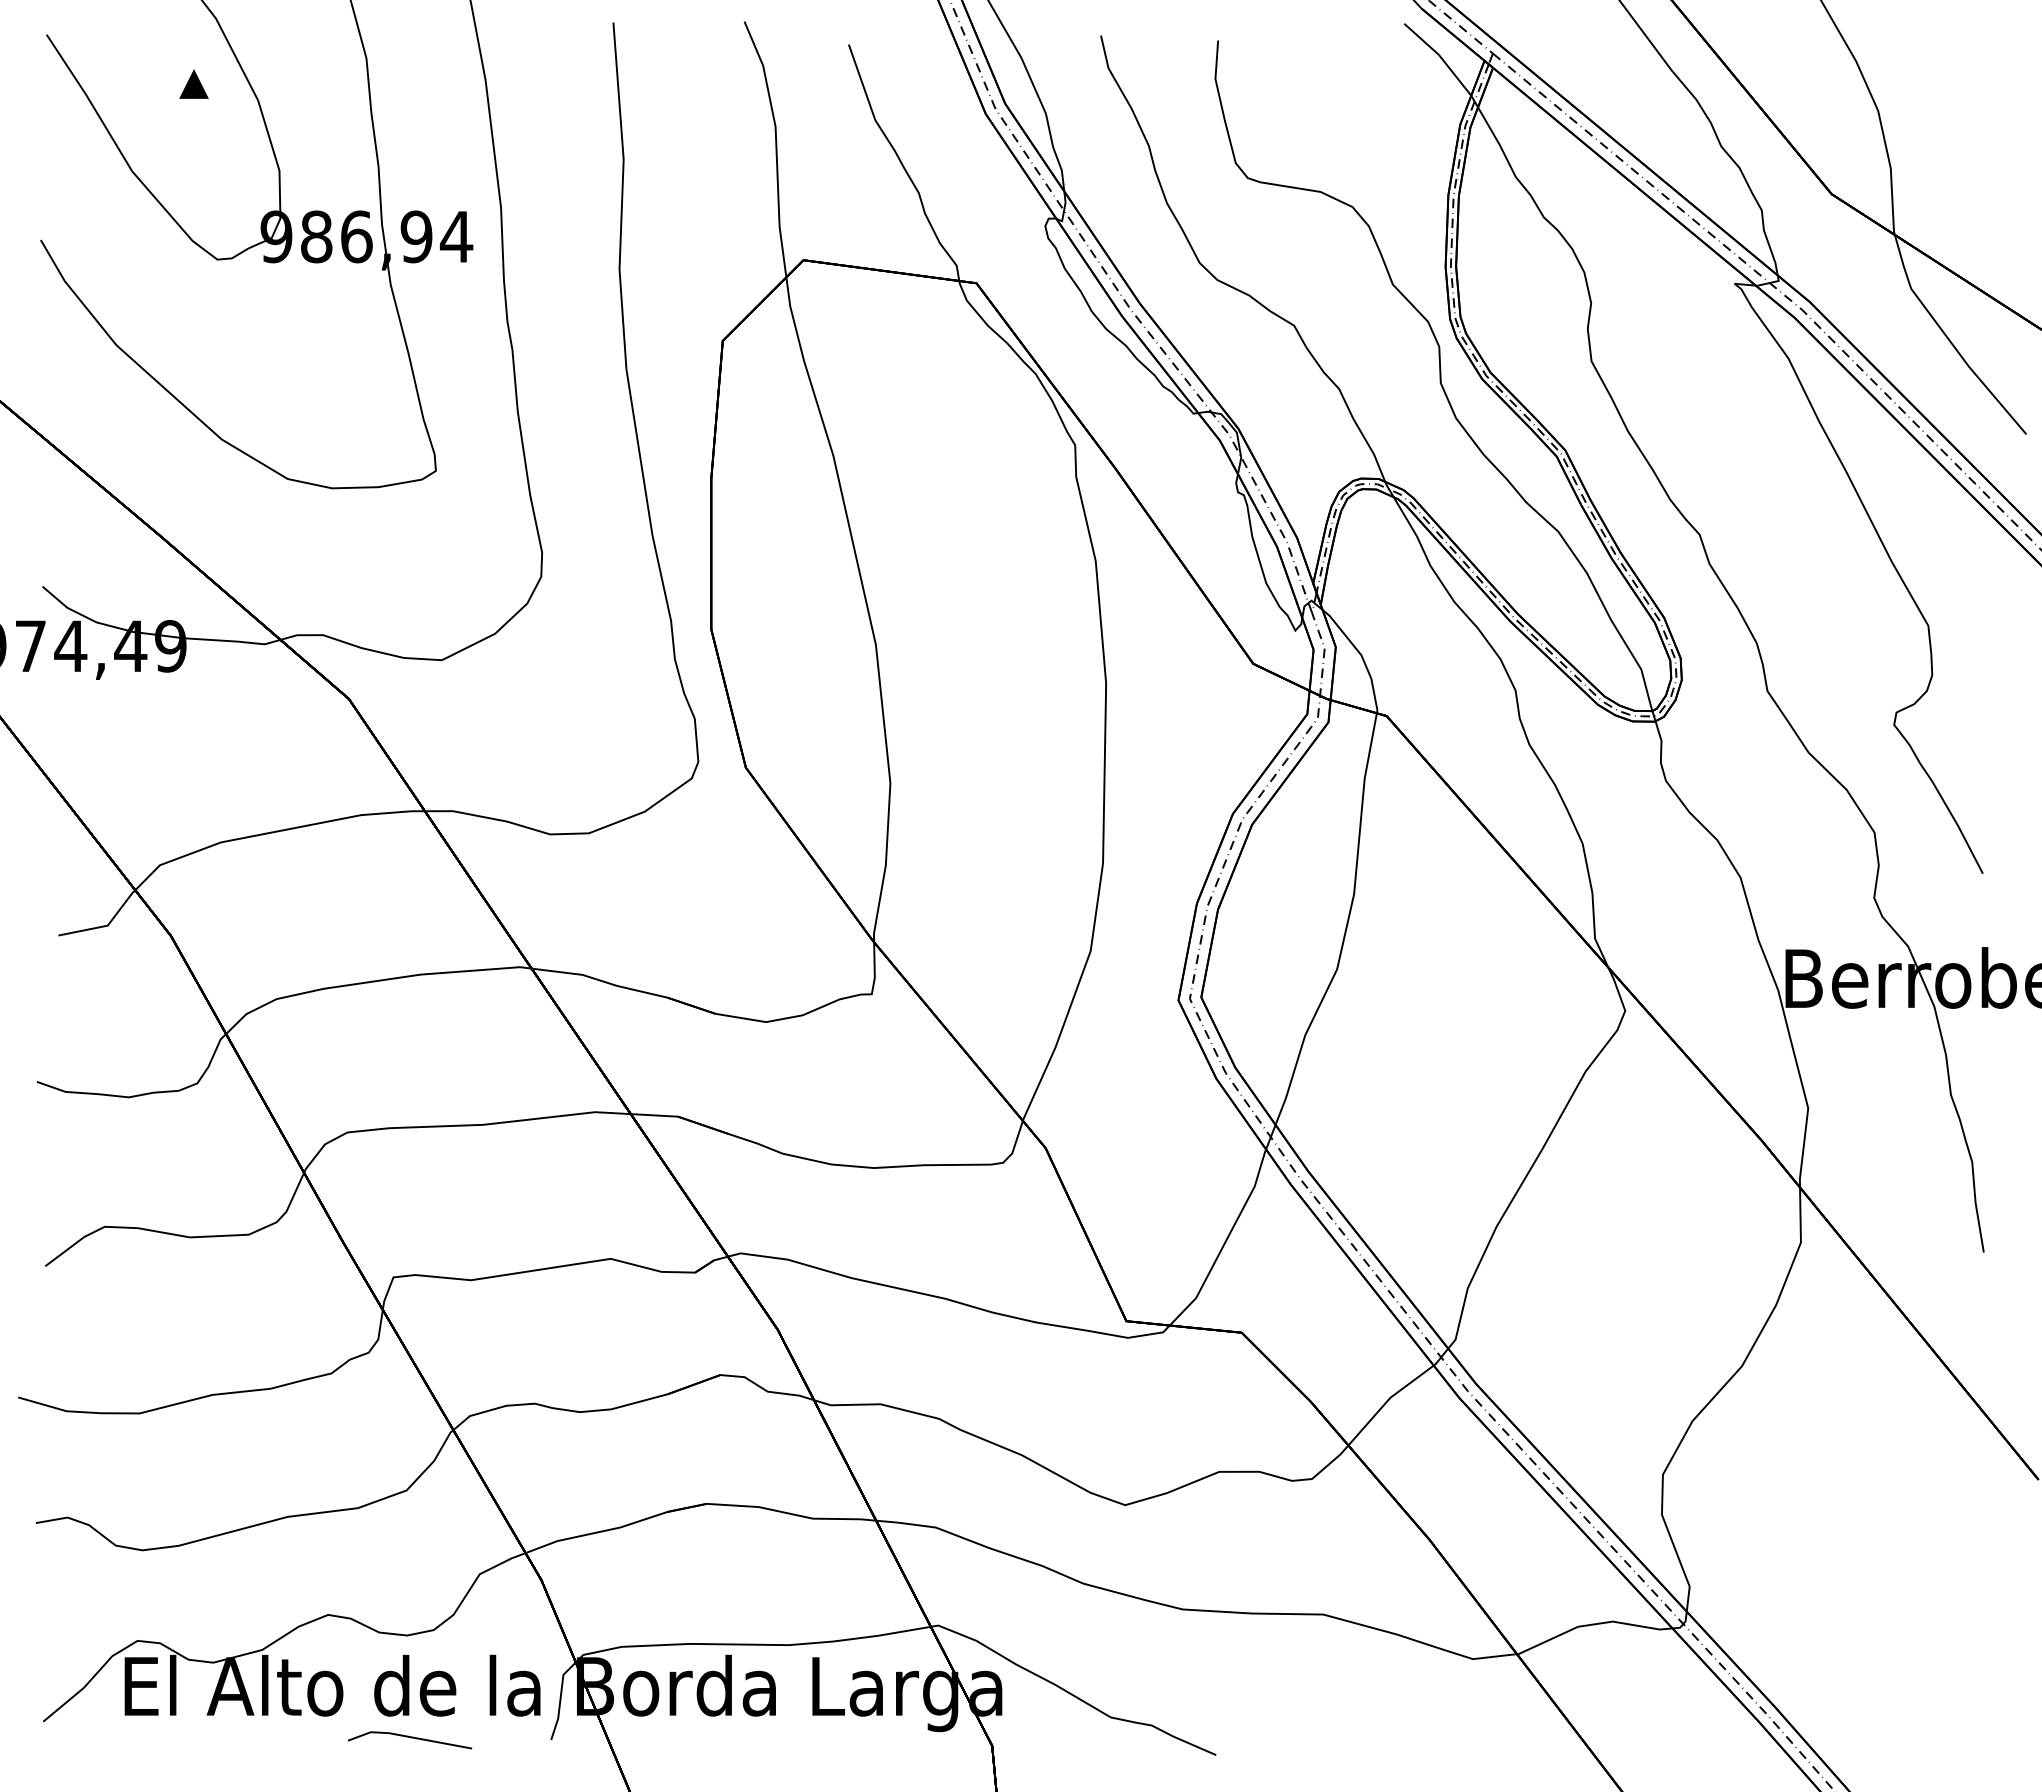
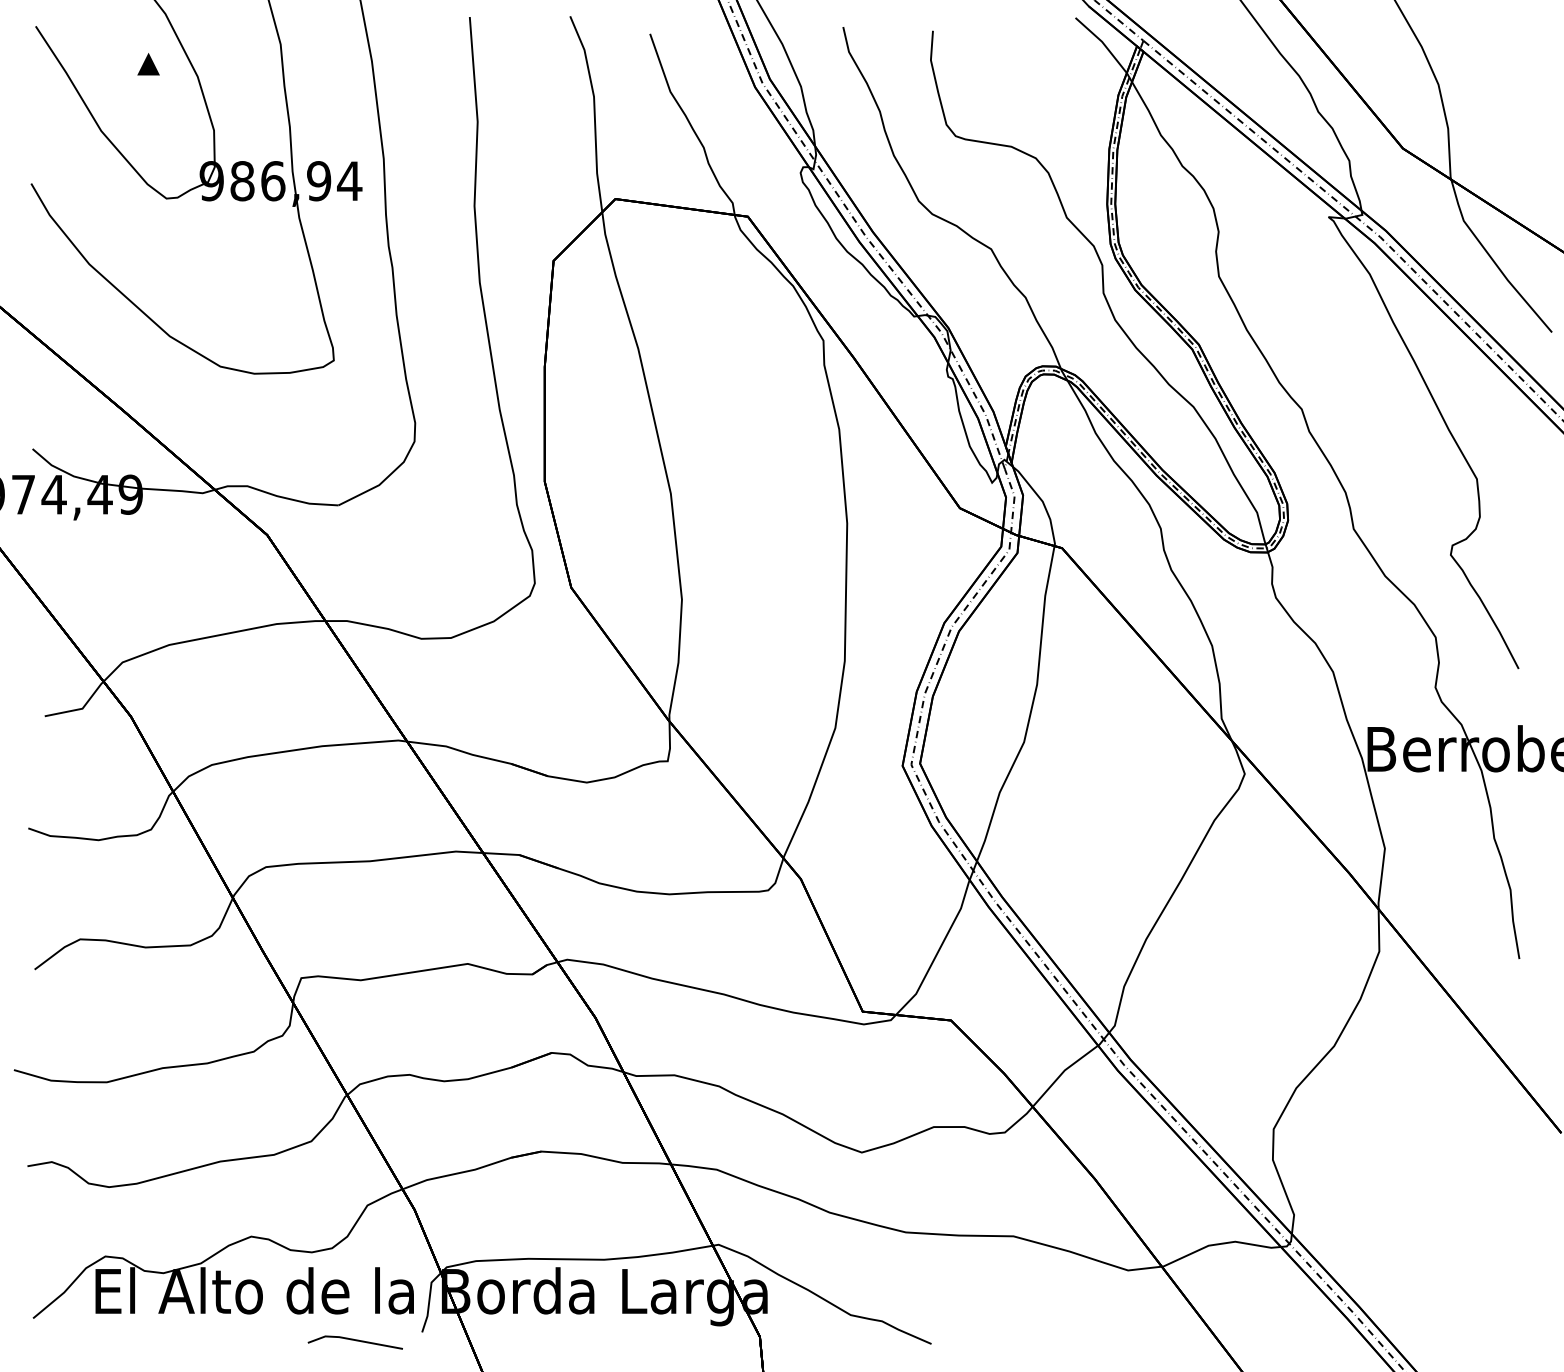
line: (410, 1738) -> (355, 1341), moved

